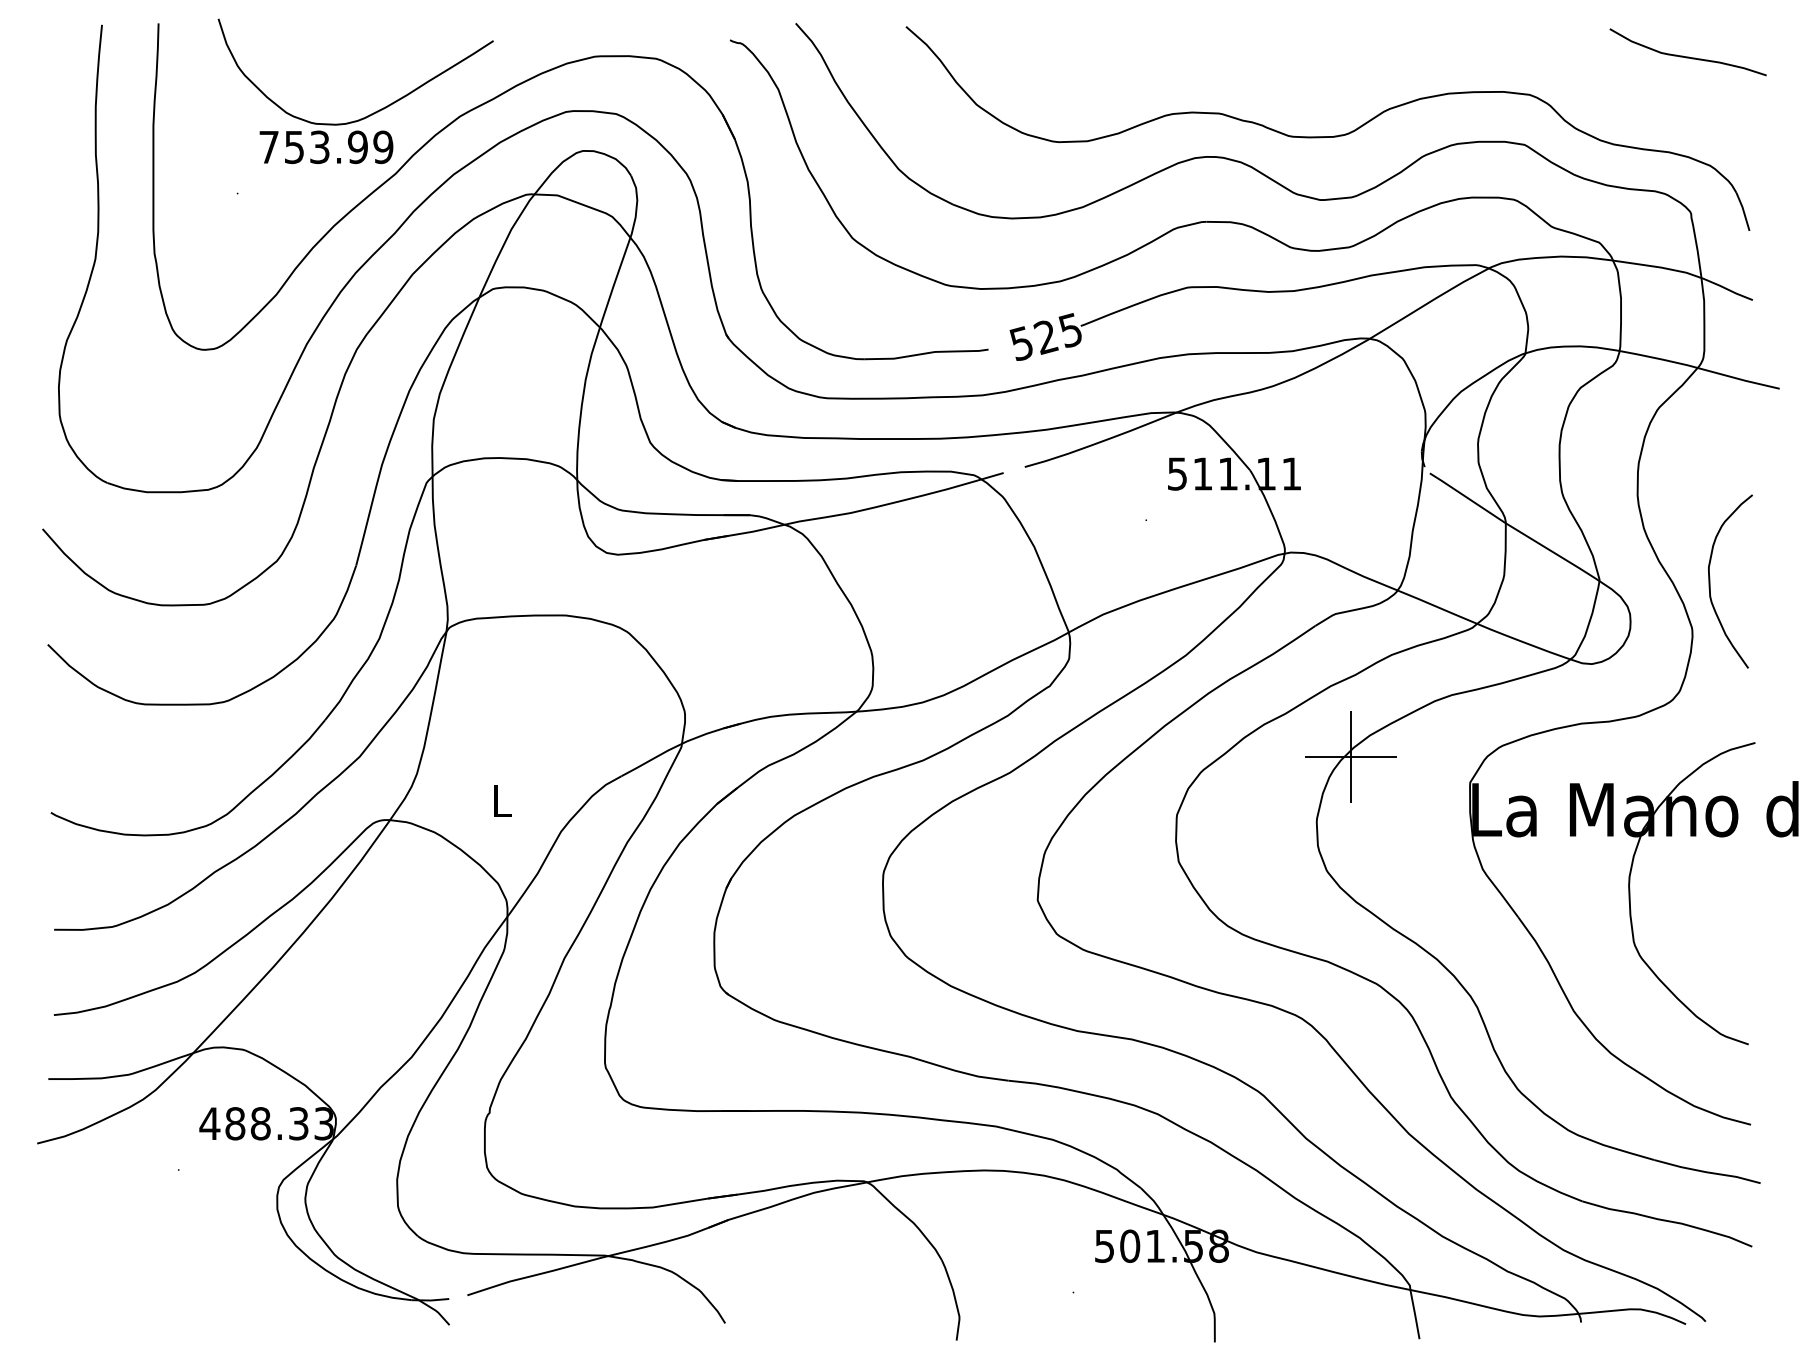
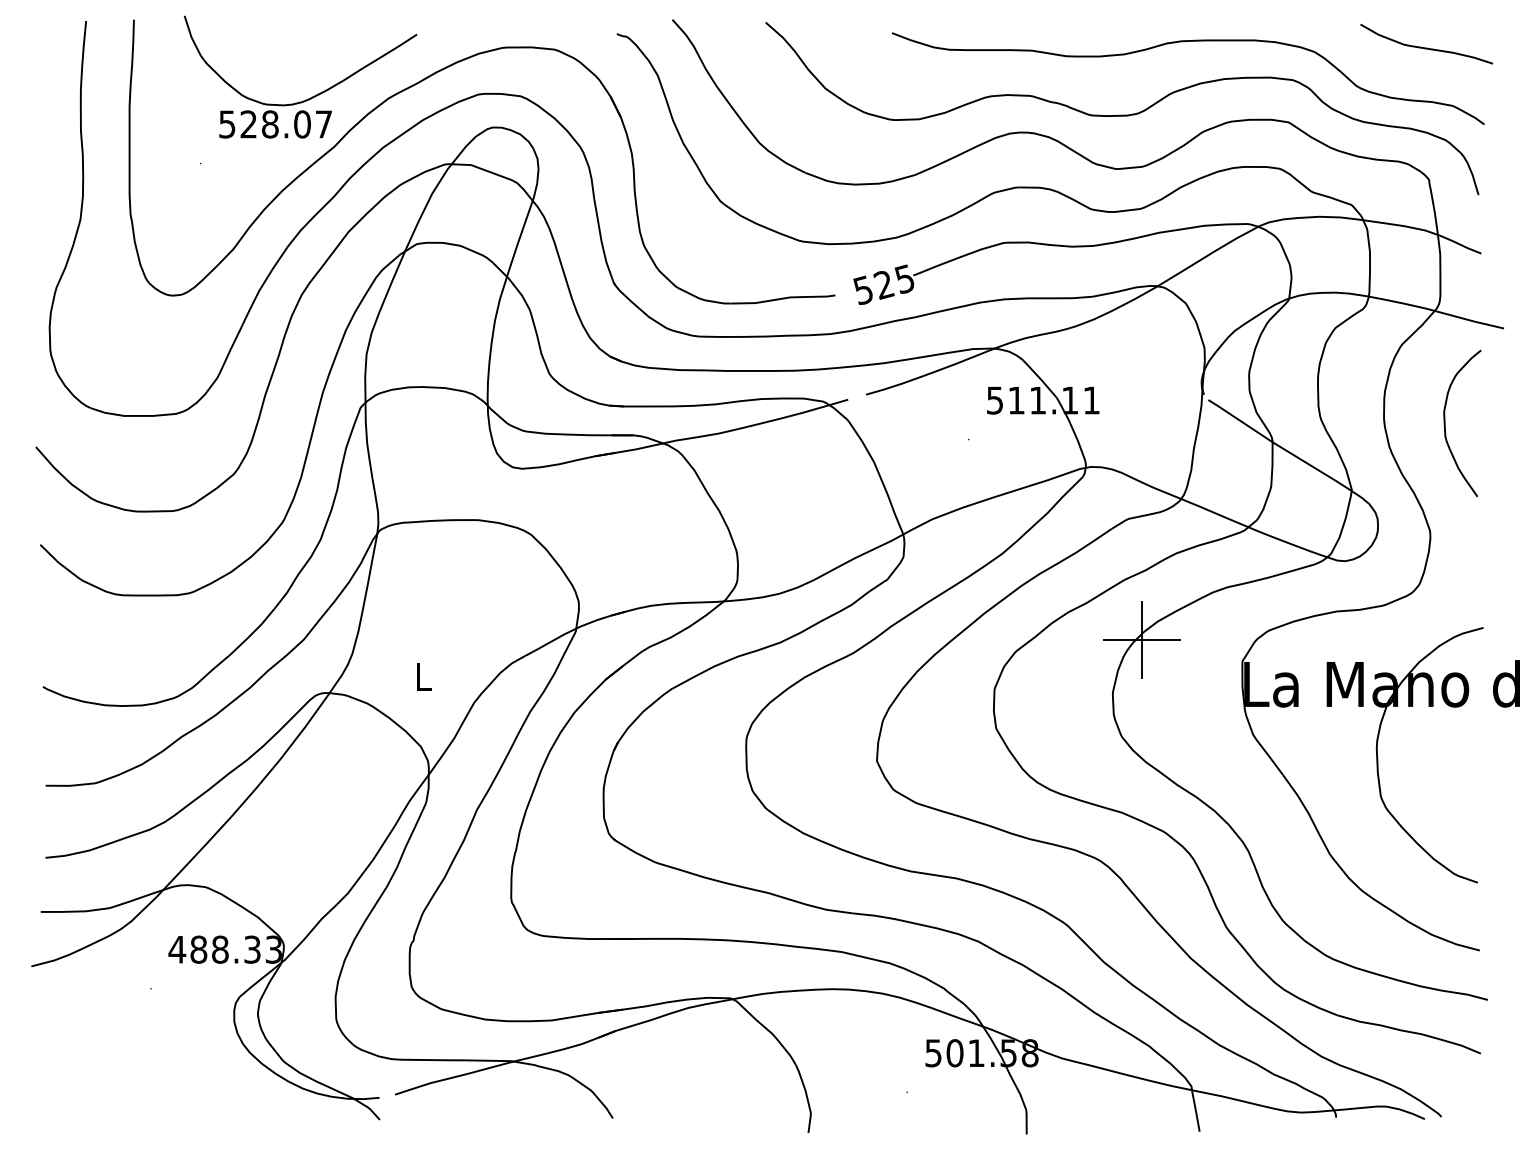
curve: (1400, 50) -> (1183, 42), added
text: (326, 147) -> (275, 124), 753.99 -> 528.07
curve: (1710, 580) -> (1445, 422), moved

